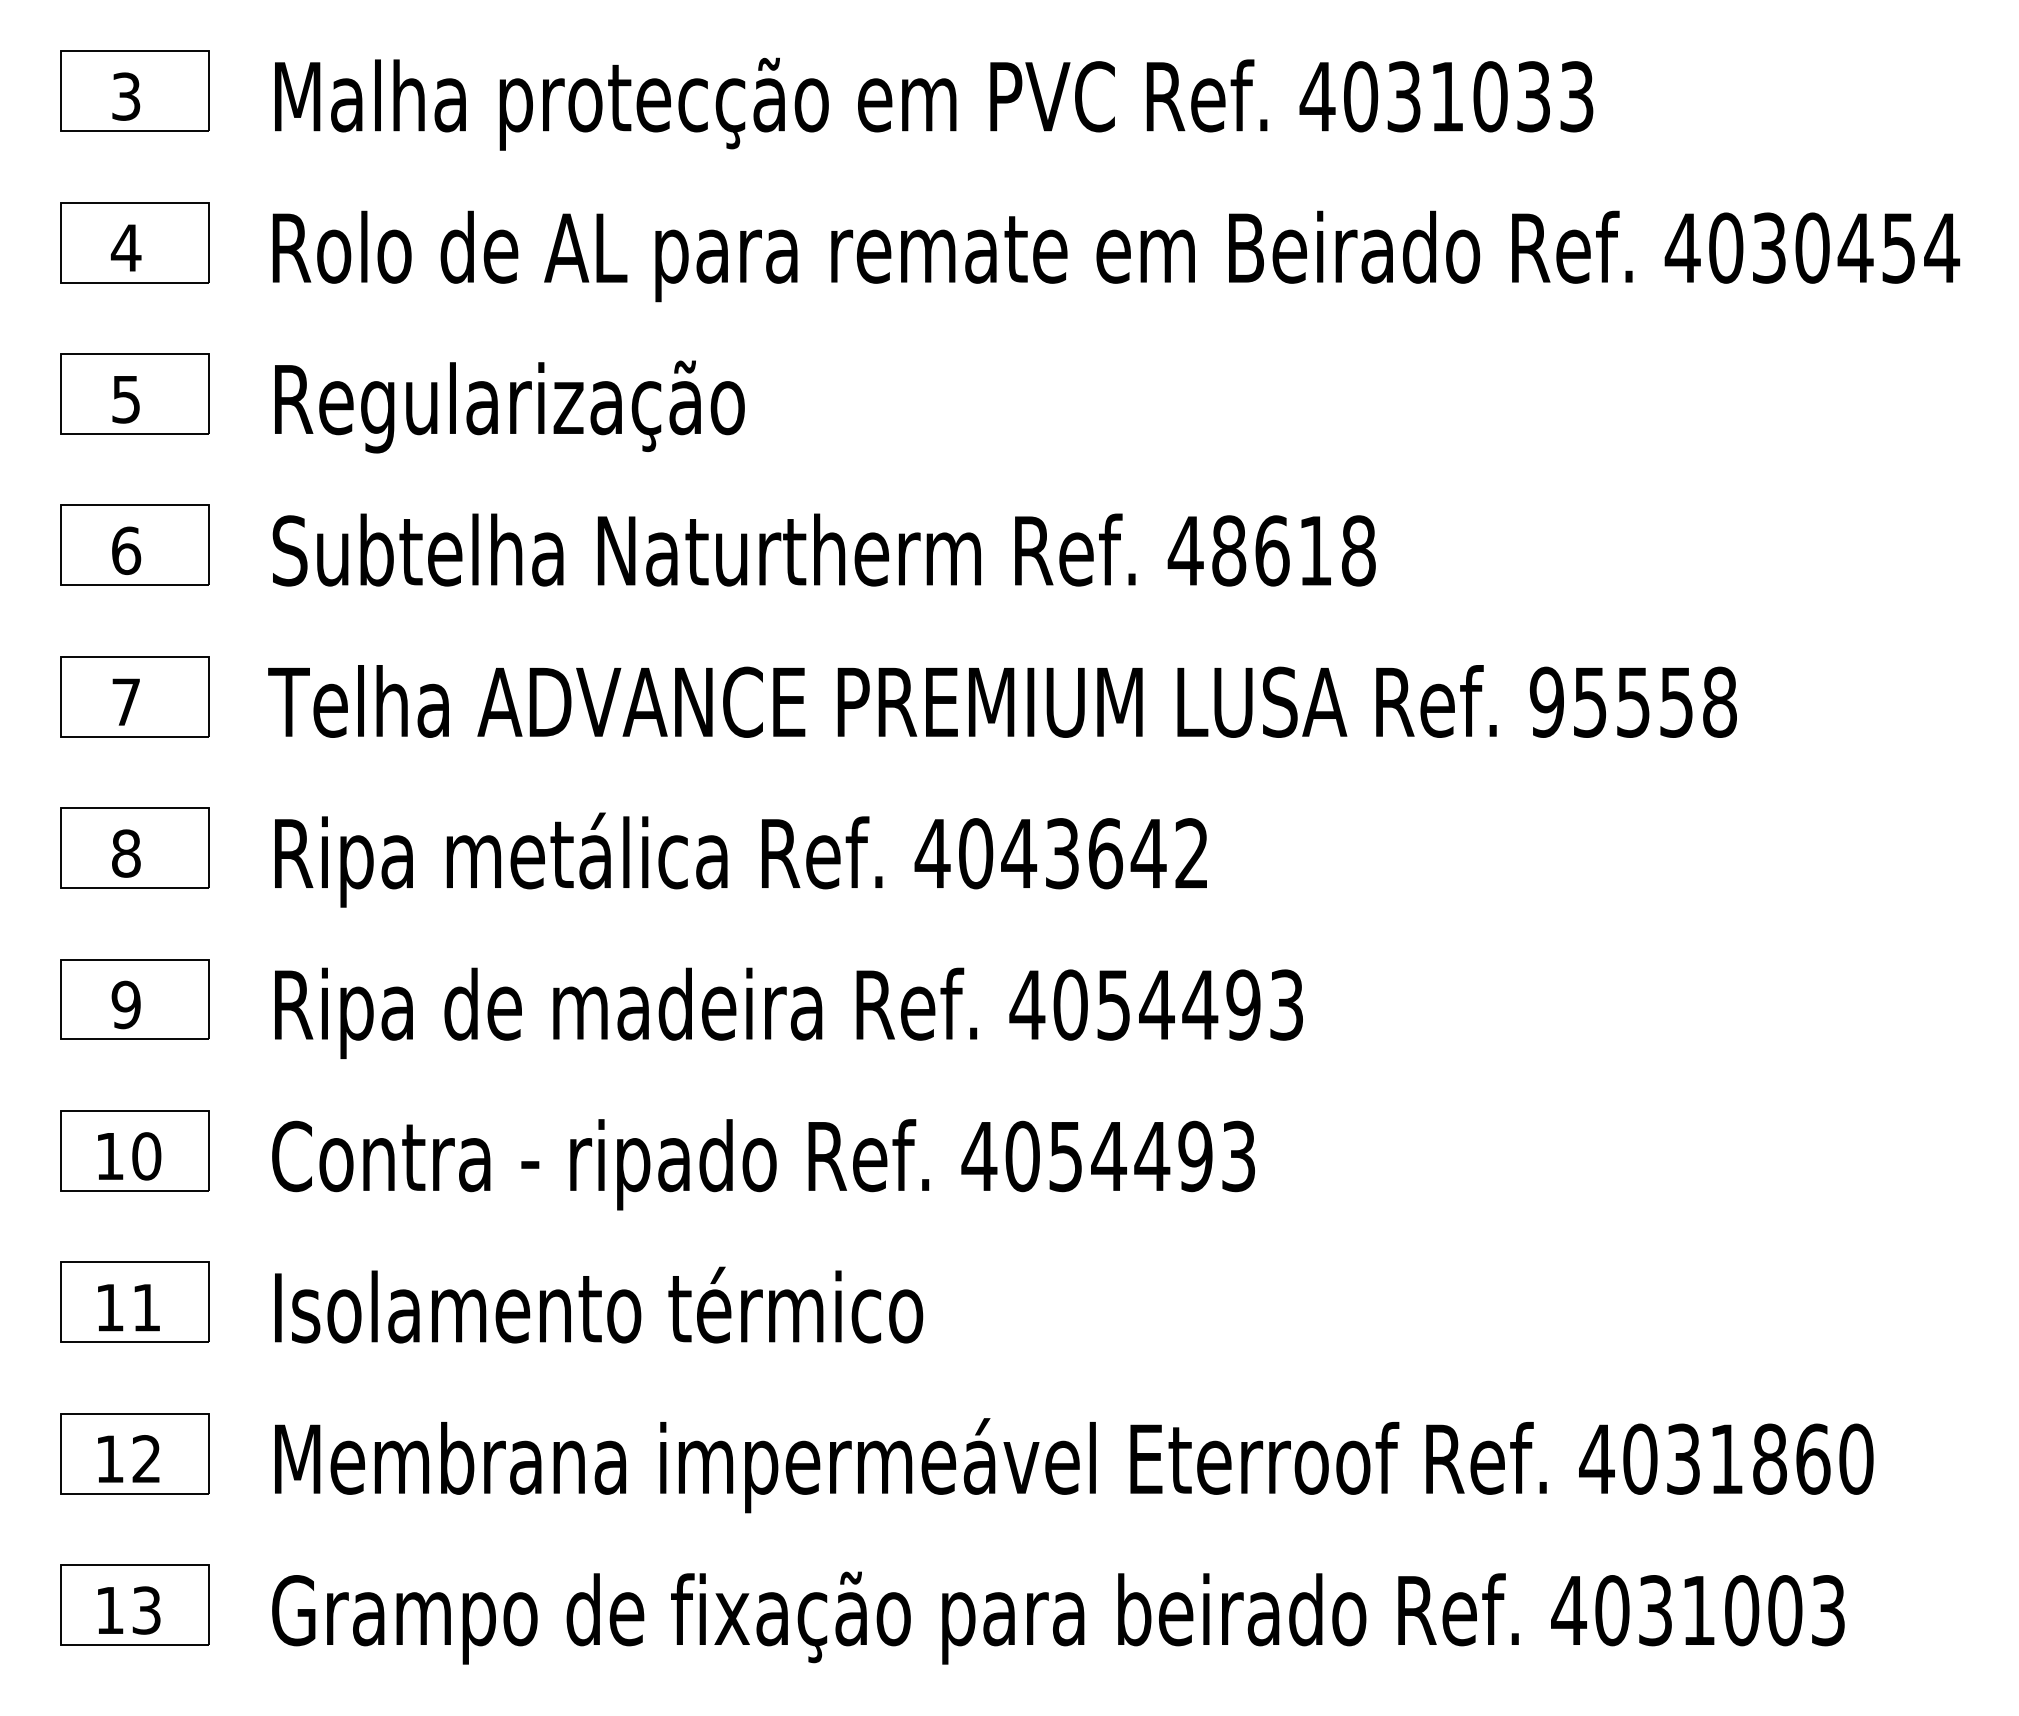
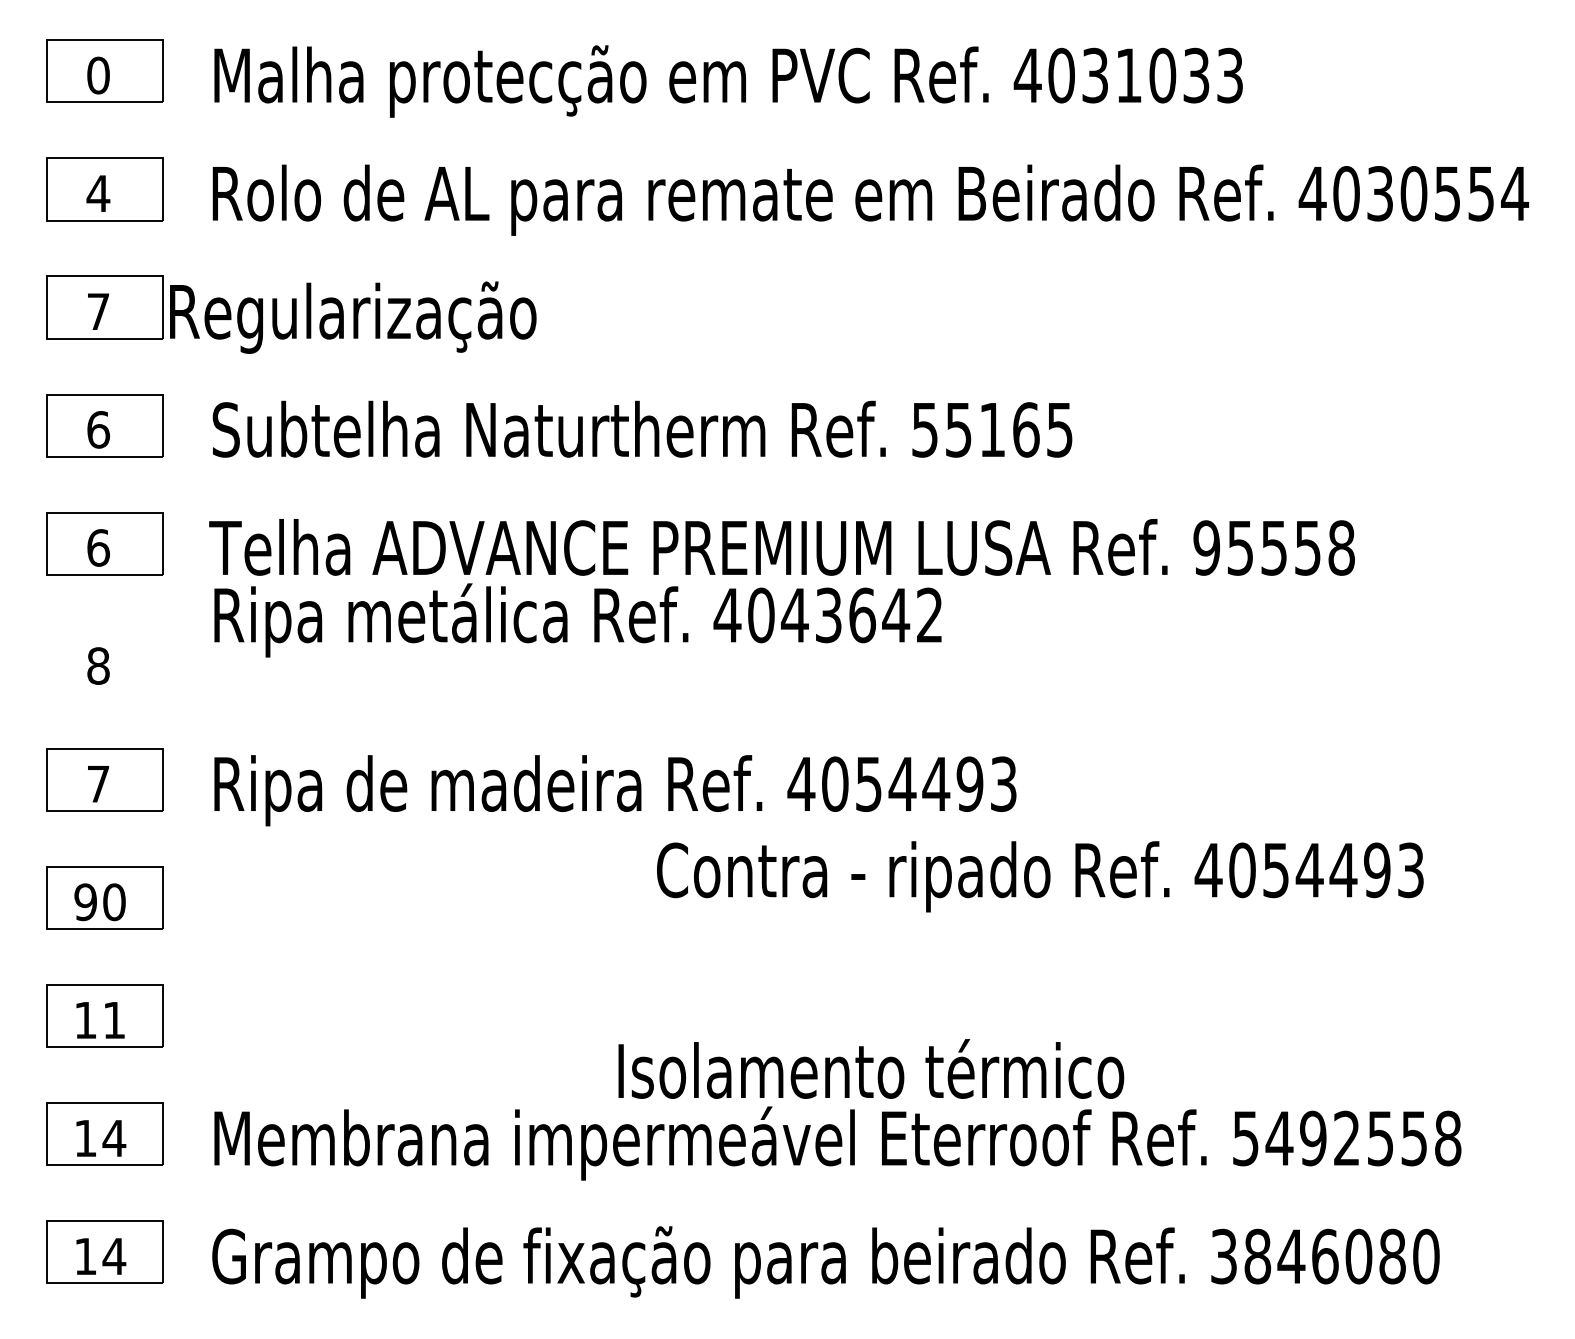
text: (125, 96) -> (97, 75), 3 -> 0
text: (1855, 248) -> (1447, 194), 4030454 -> 4030554
text: (125, 399) -> (97, 311), 5 -> 7
text: (509, 406) -> (352, 317), moved
text: (1271, 550) -> (991, 429), 48618 -> 55165
text: (126, 702) -> (98, 548), 7 -> 6
part: (134, 847) -> (104, 661), removed
text: (740, 859) -> (577, 619), moved
text: (125, 1004) -> (97, 783), 9 -> 7
text: (109, 1156) -> (85, 902), 10 -> 90
text: (763, 1164) -> (1040, 876), moved
text: (599, 1304) -> (871, 1068), moved
text: (146, 1458) -> (114, 1137), 12 -> 14
text: (1726, 1458) -> (1346, 1137), 4031860 -> 5492558
text: (146, 1610) -> (114, 1256), 13 -> 14
text: (1698, 1610) -> (1324, 1256), 4031003 -> 3846080

